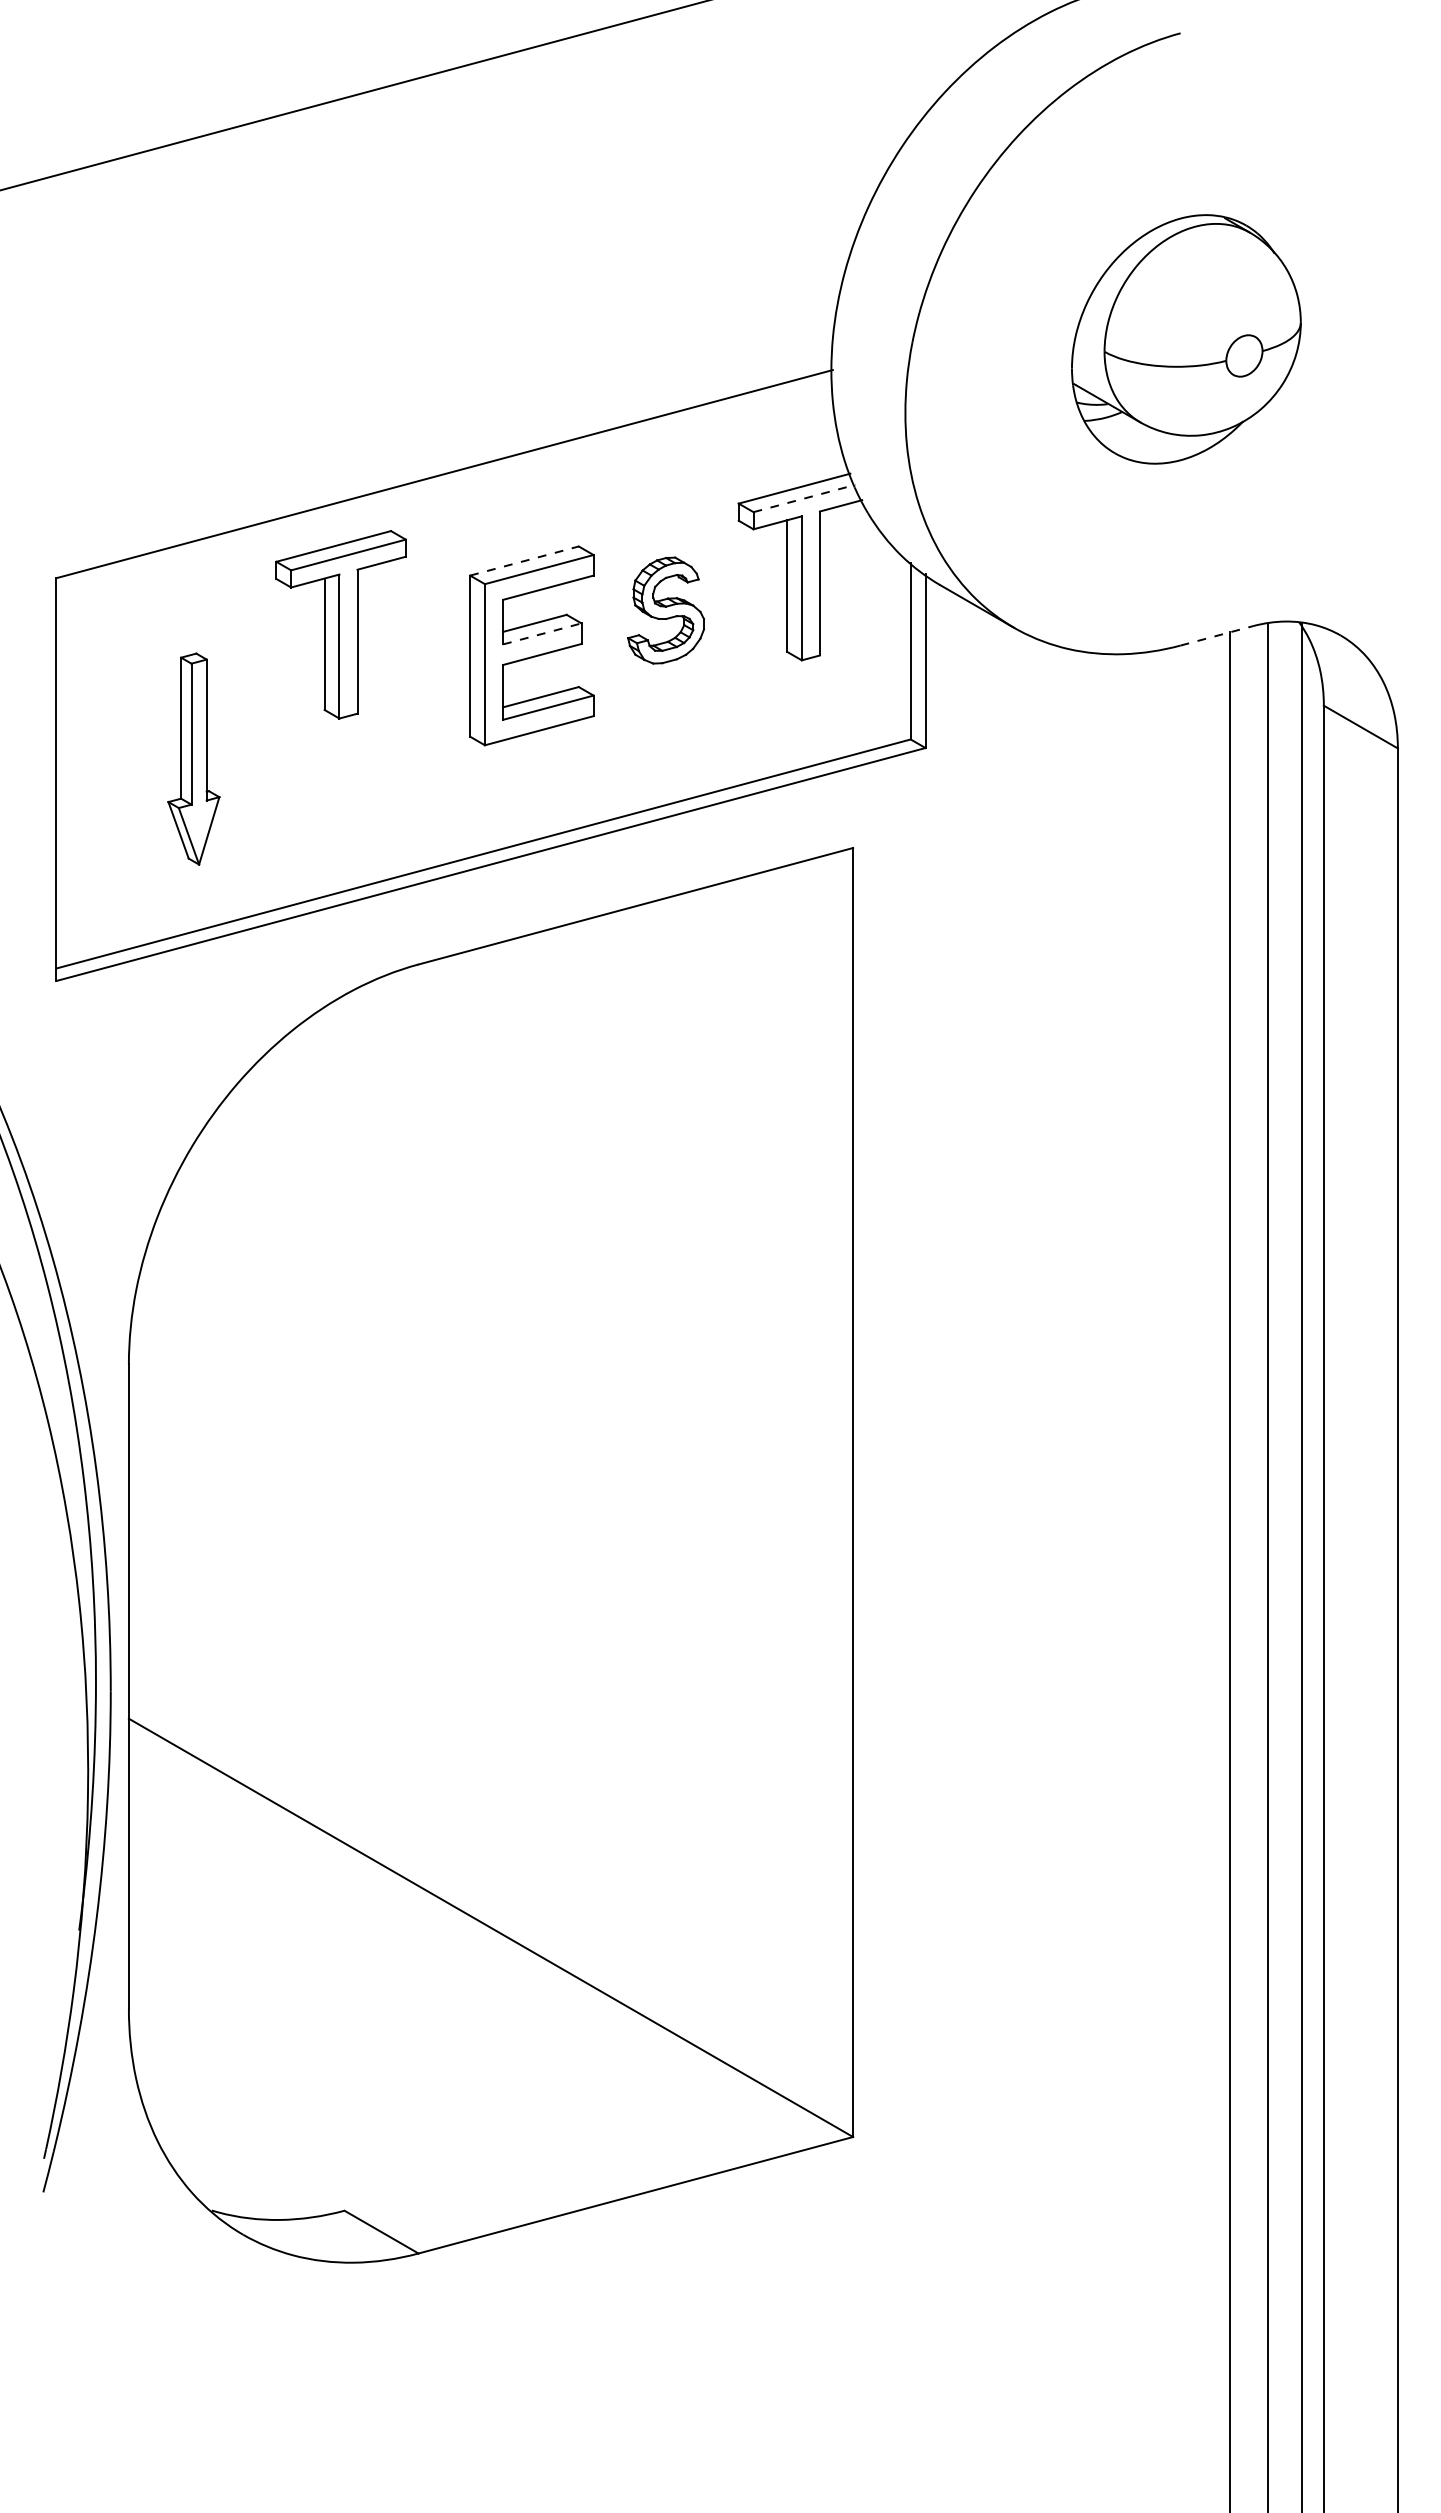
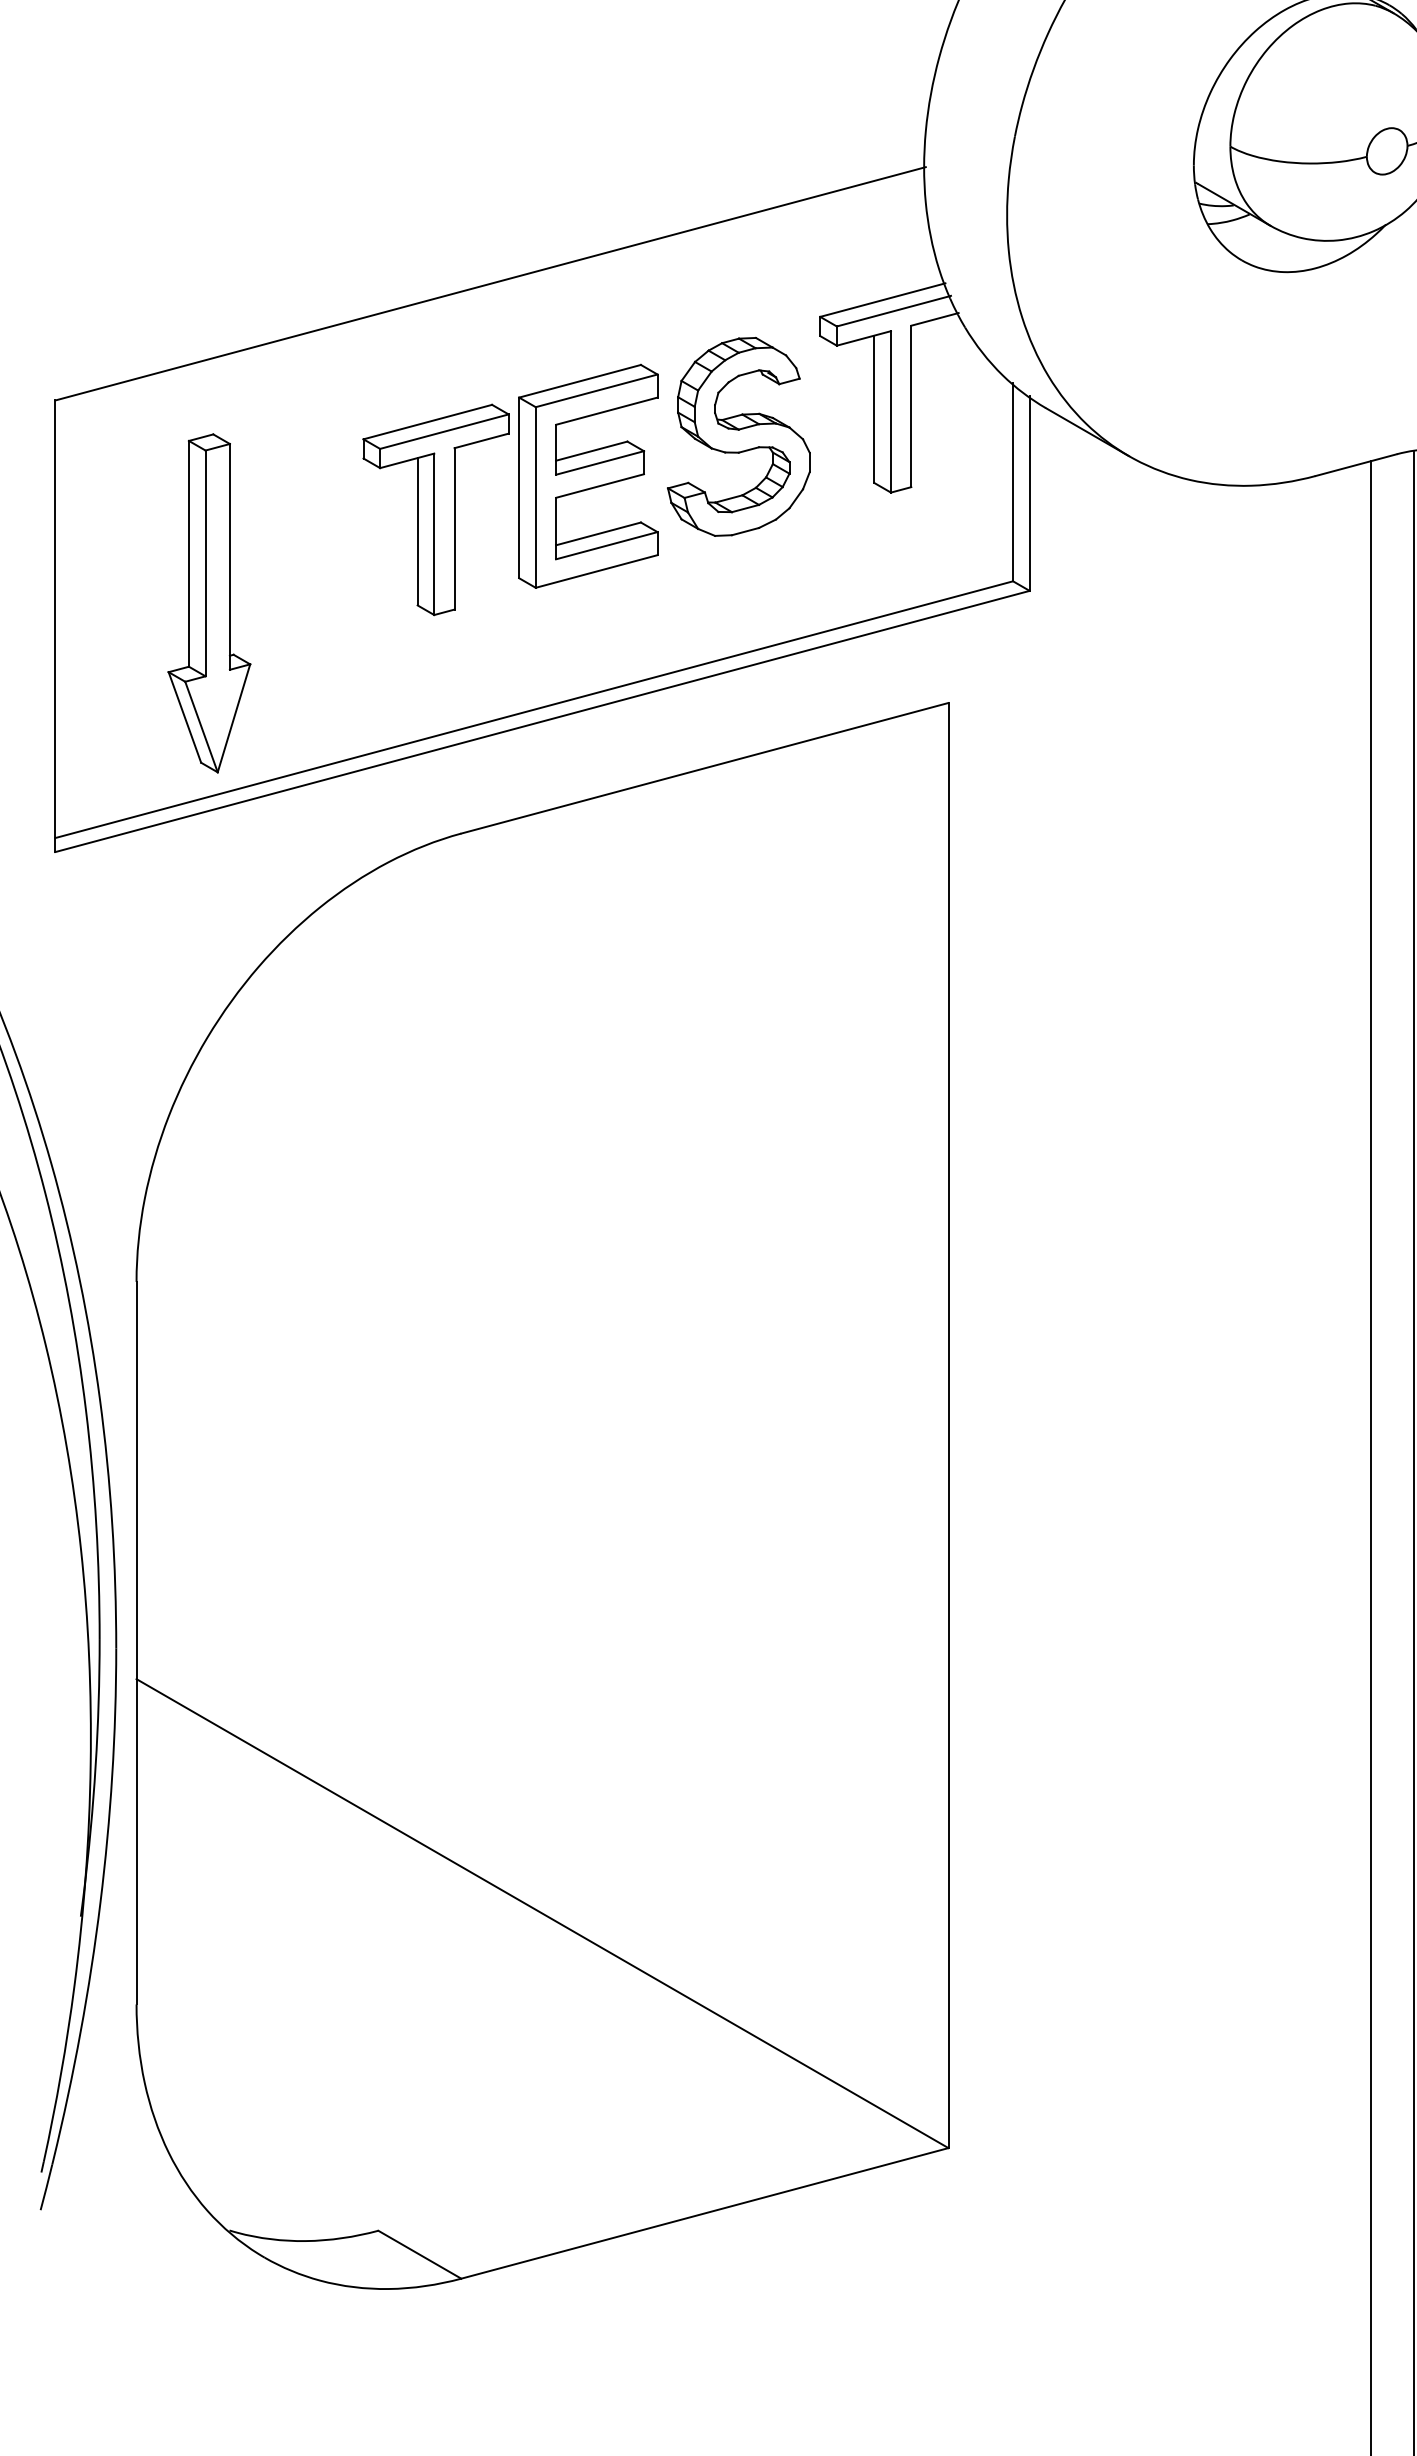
line: (804, 498) -> (893, 311), dashed -> solid
line: (524, 560) -> (580, 380), dashed -> solid
part: (665, 610) -> (738, 436), size x1.67
part: (340, 624) -> (435, 509), moved
line: (542, 633) -> (600, 462), dashed -> solid
line: (1217, 635) -> (1357, 464), dashed -> solid
part: (193, 758) -> (208, 602), size x1.43

